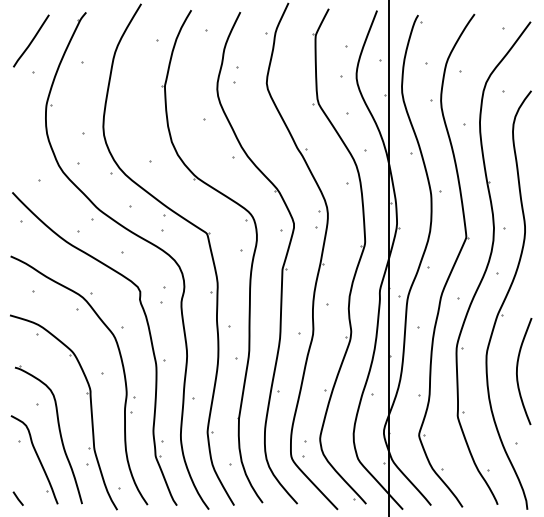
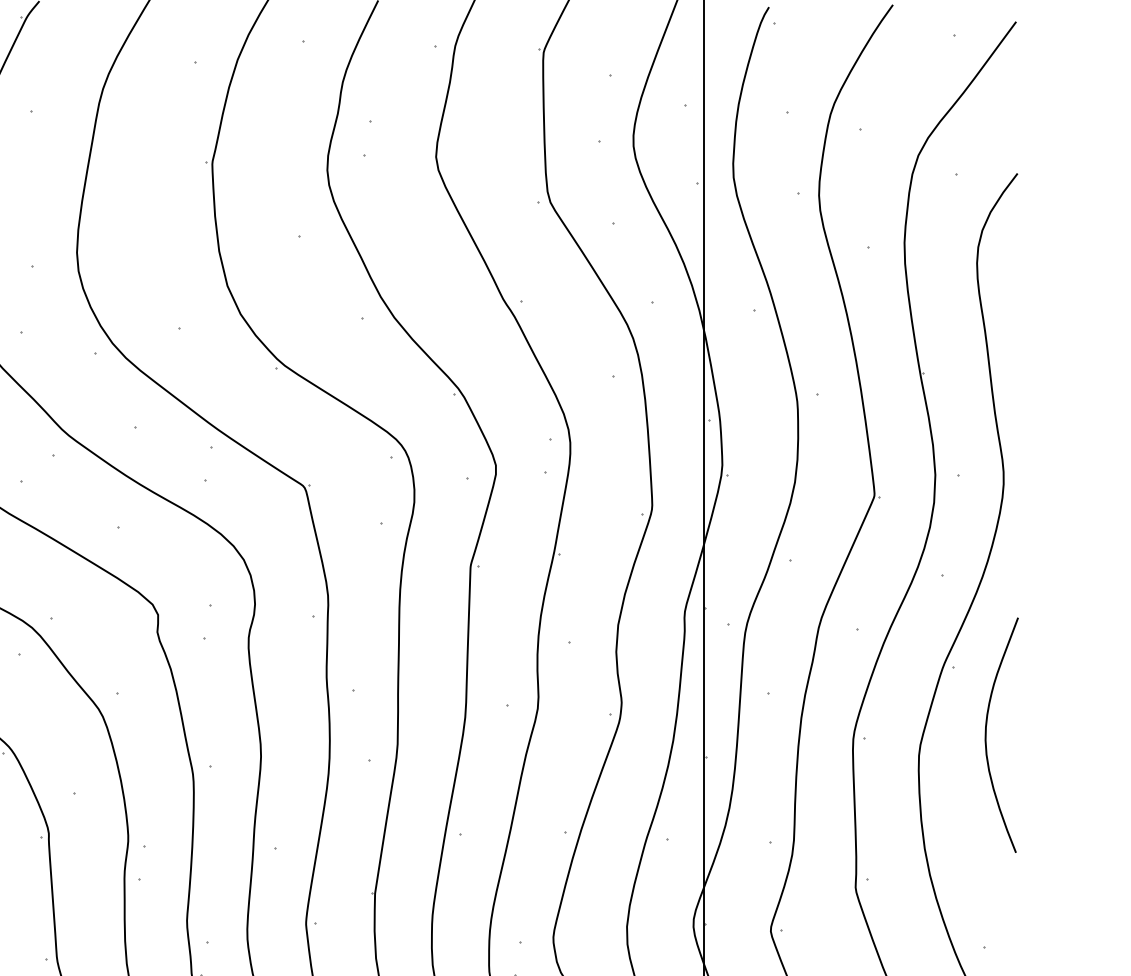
curve: (517, 371) -> (986, 735), moved

